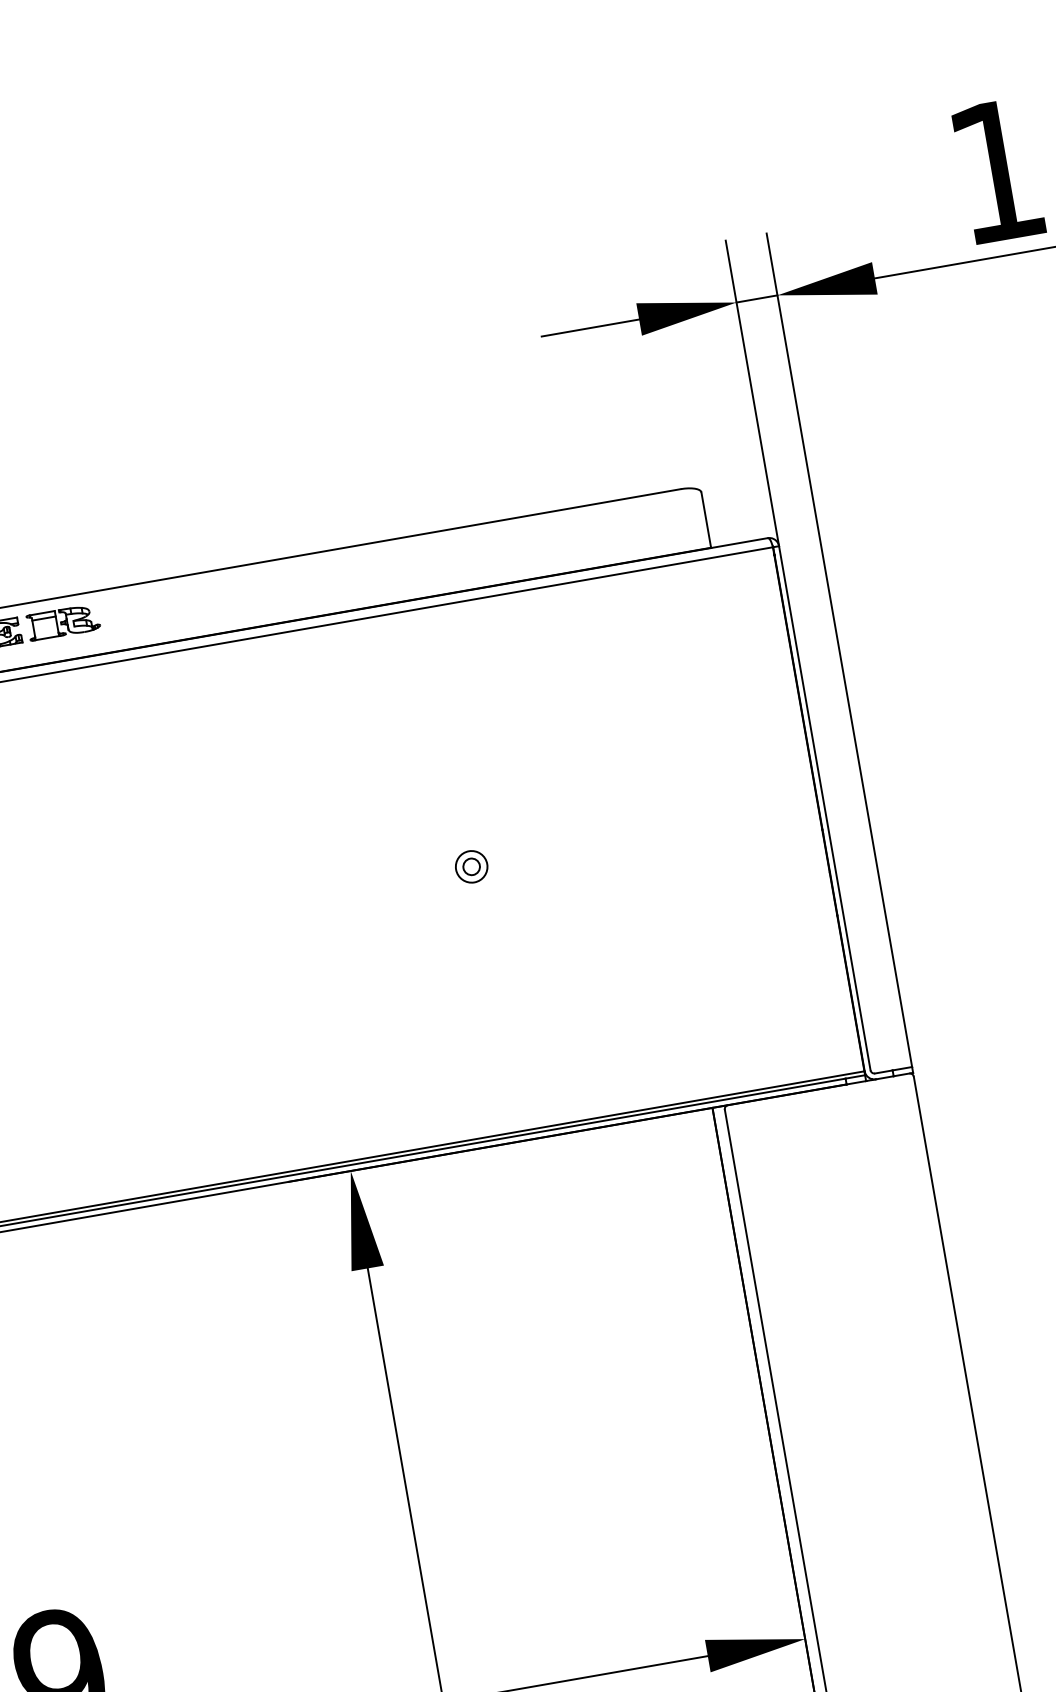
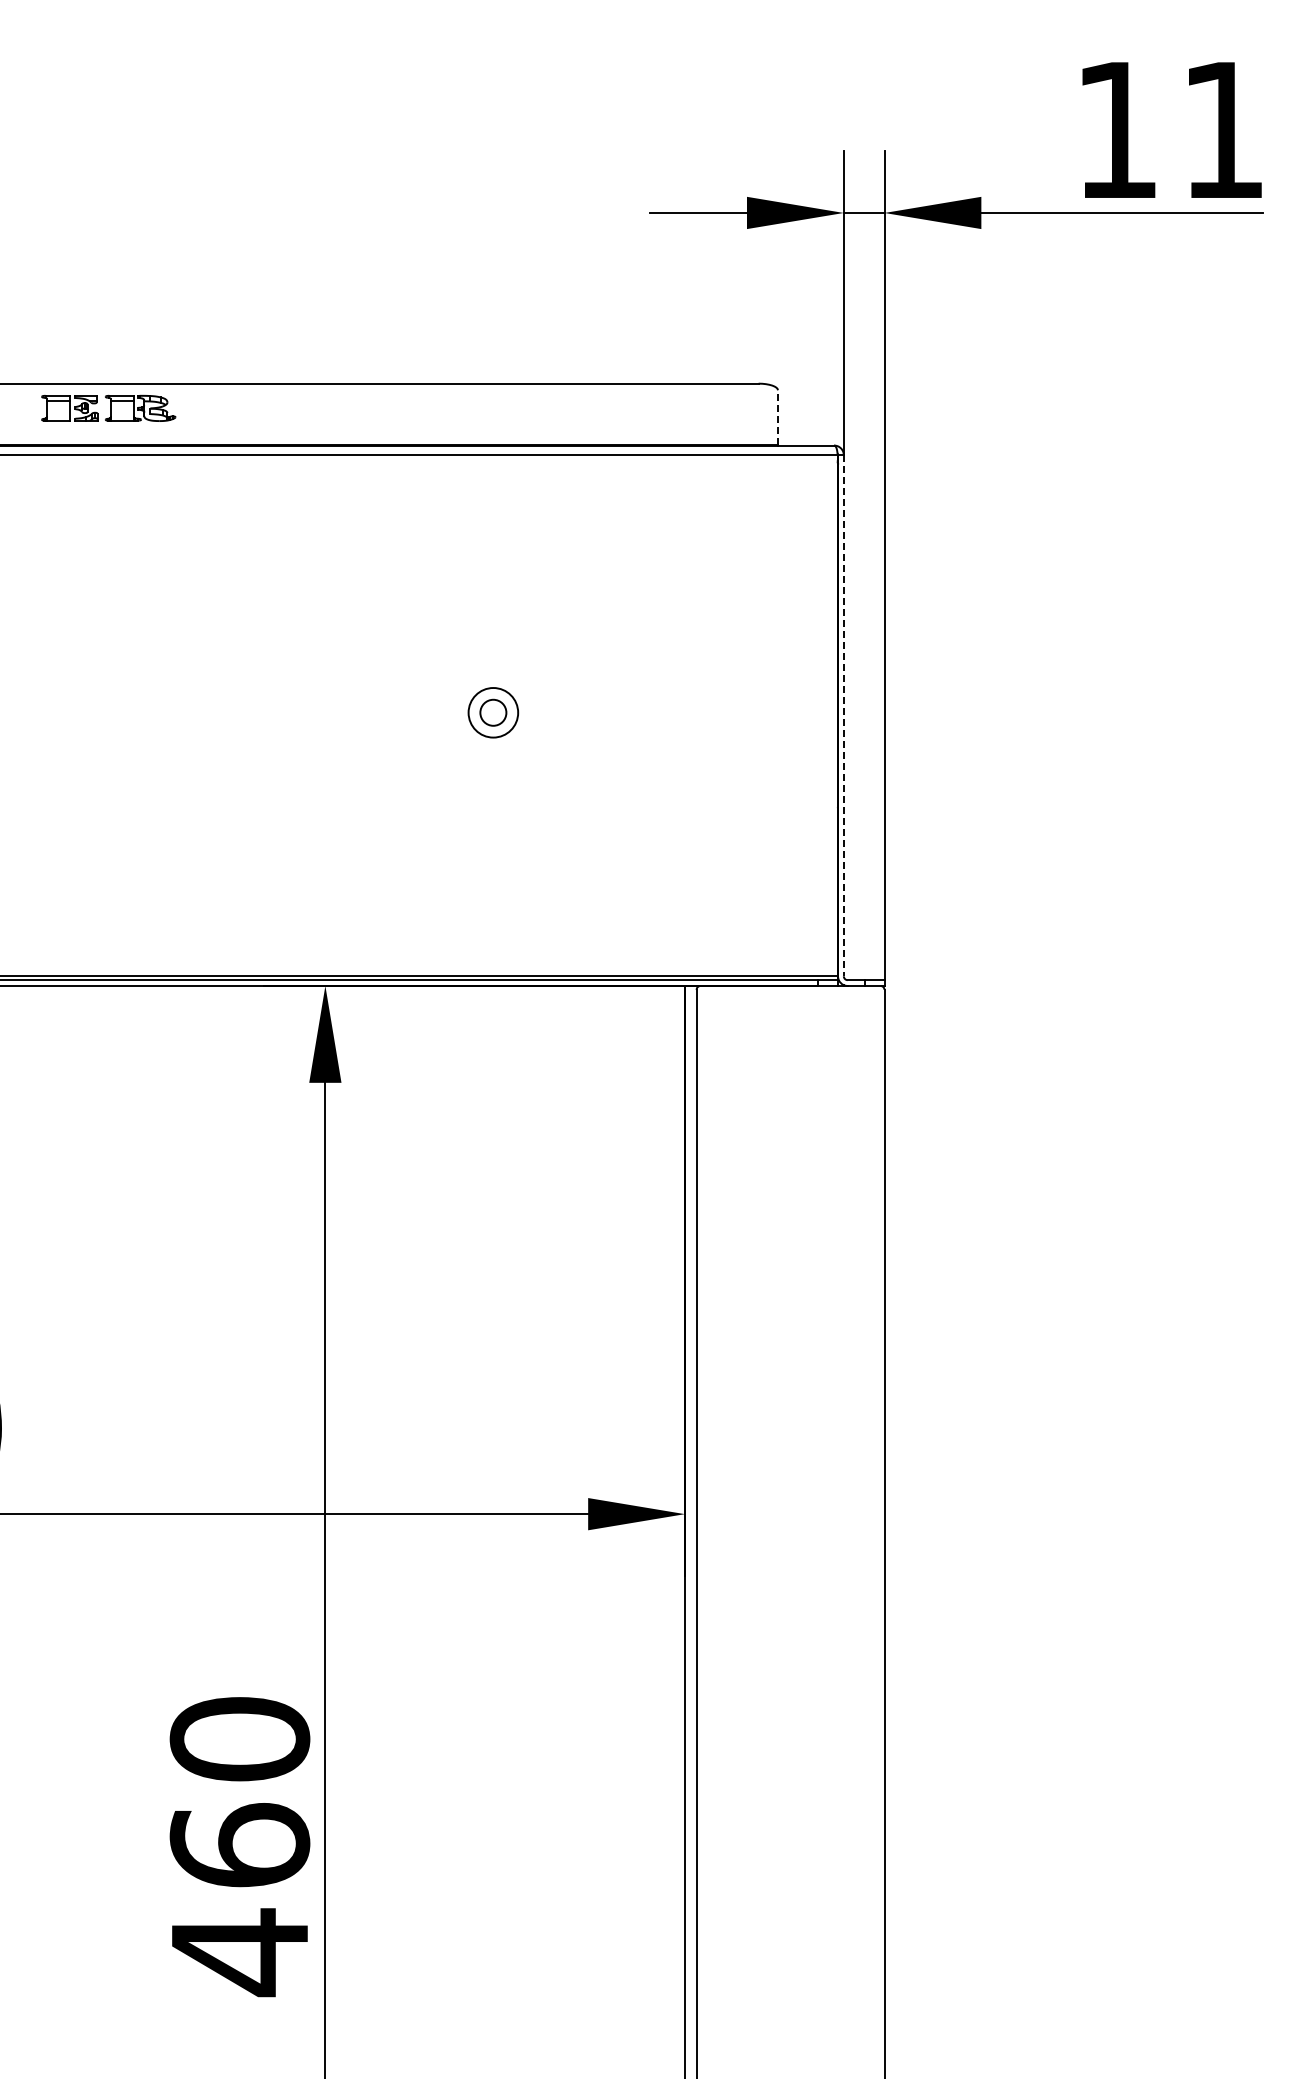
line: (705, 519) -> (777, 417), solid -> dashed
line: (824, 808) -> (843, 715), solid -> dashed
part: (470, 866) -> (492, 712), size x1.6

